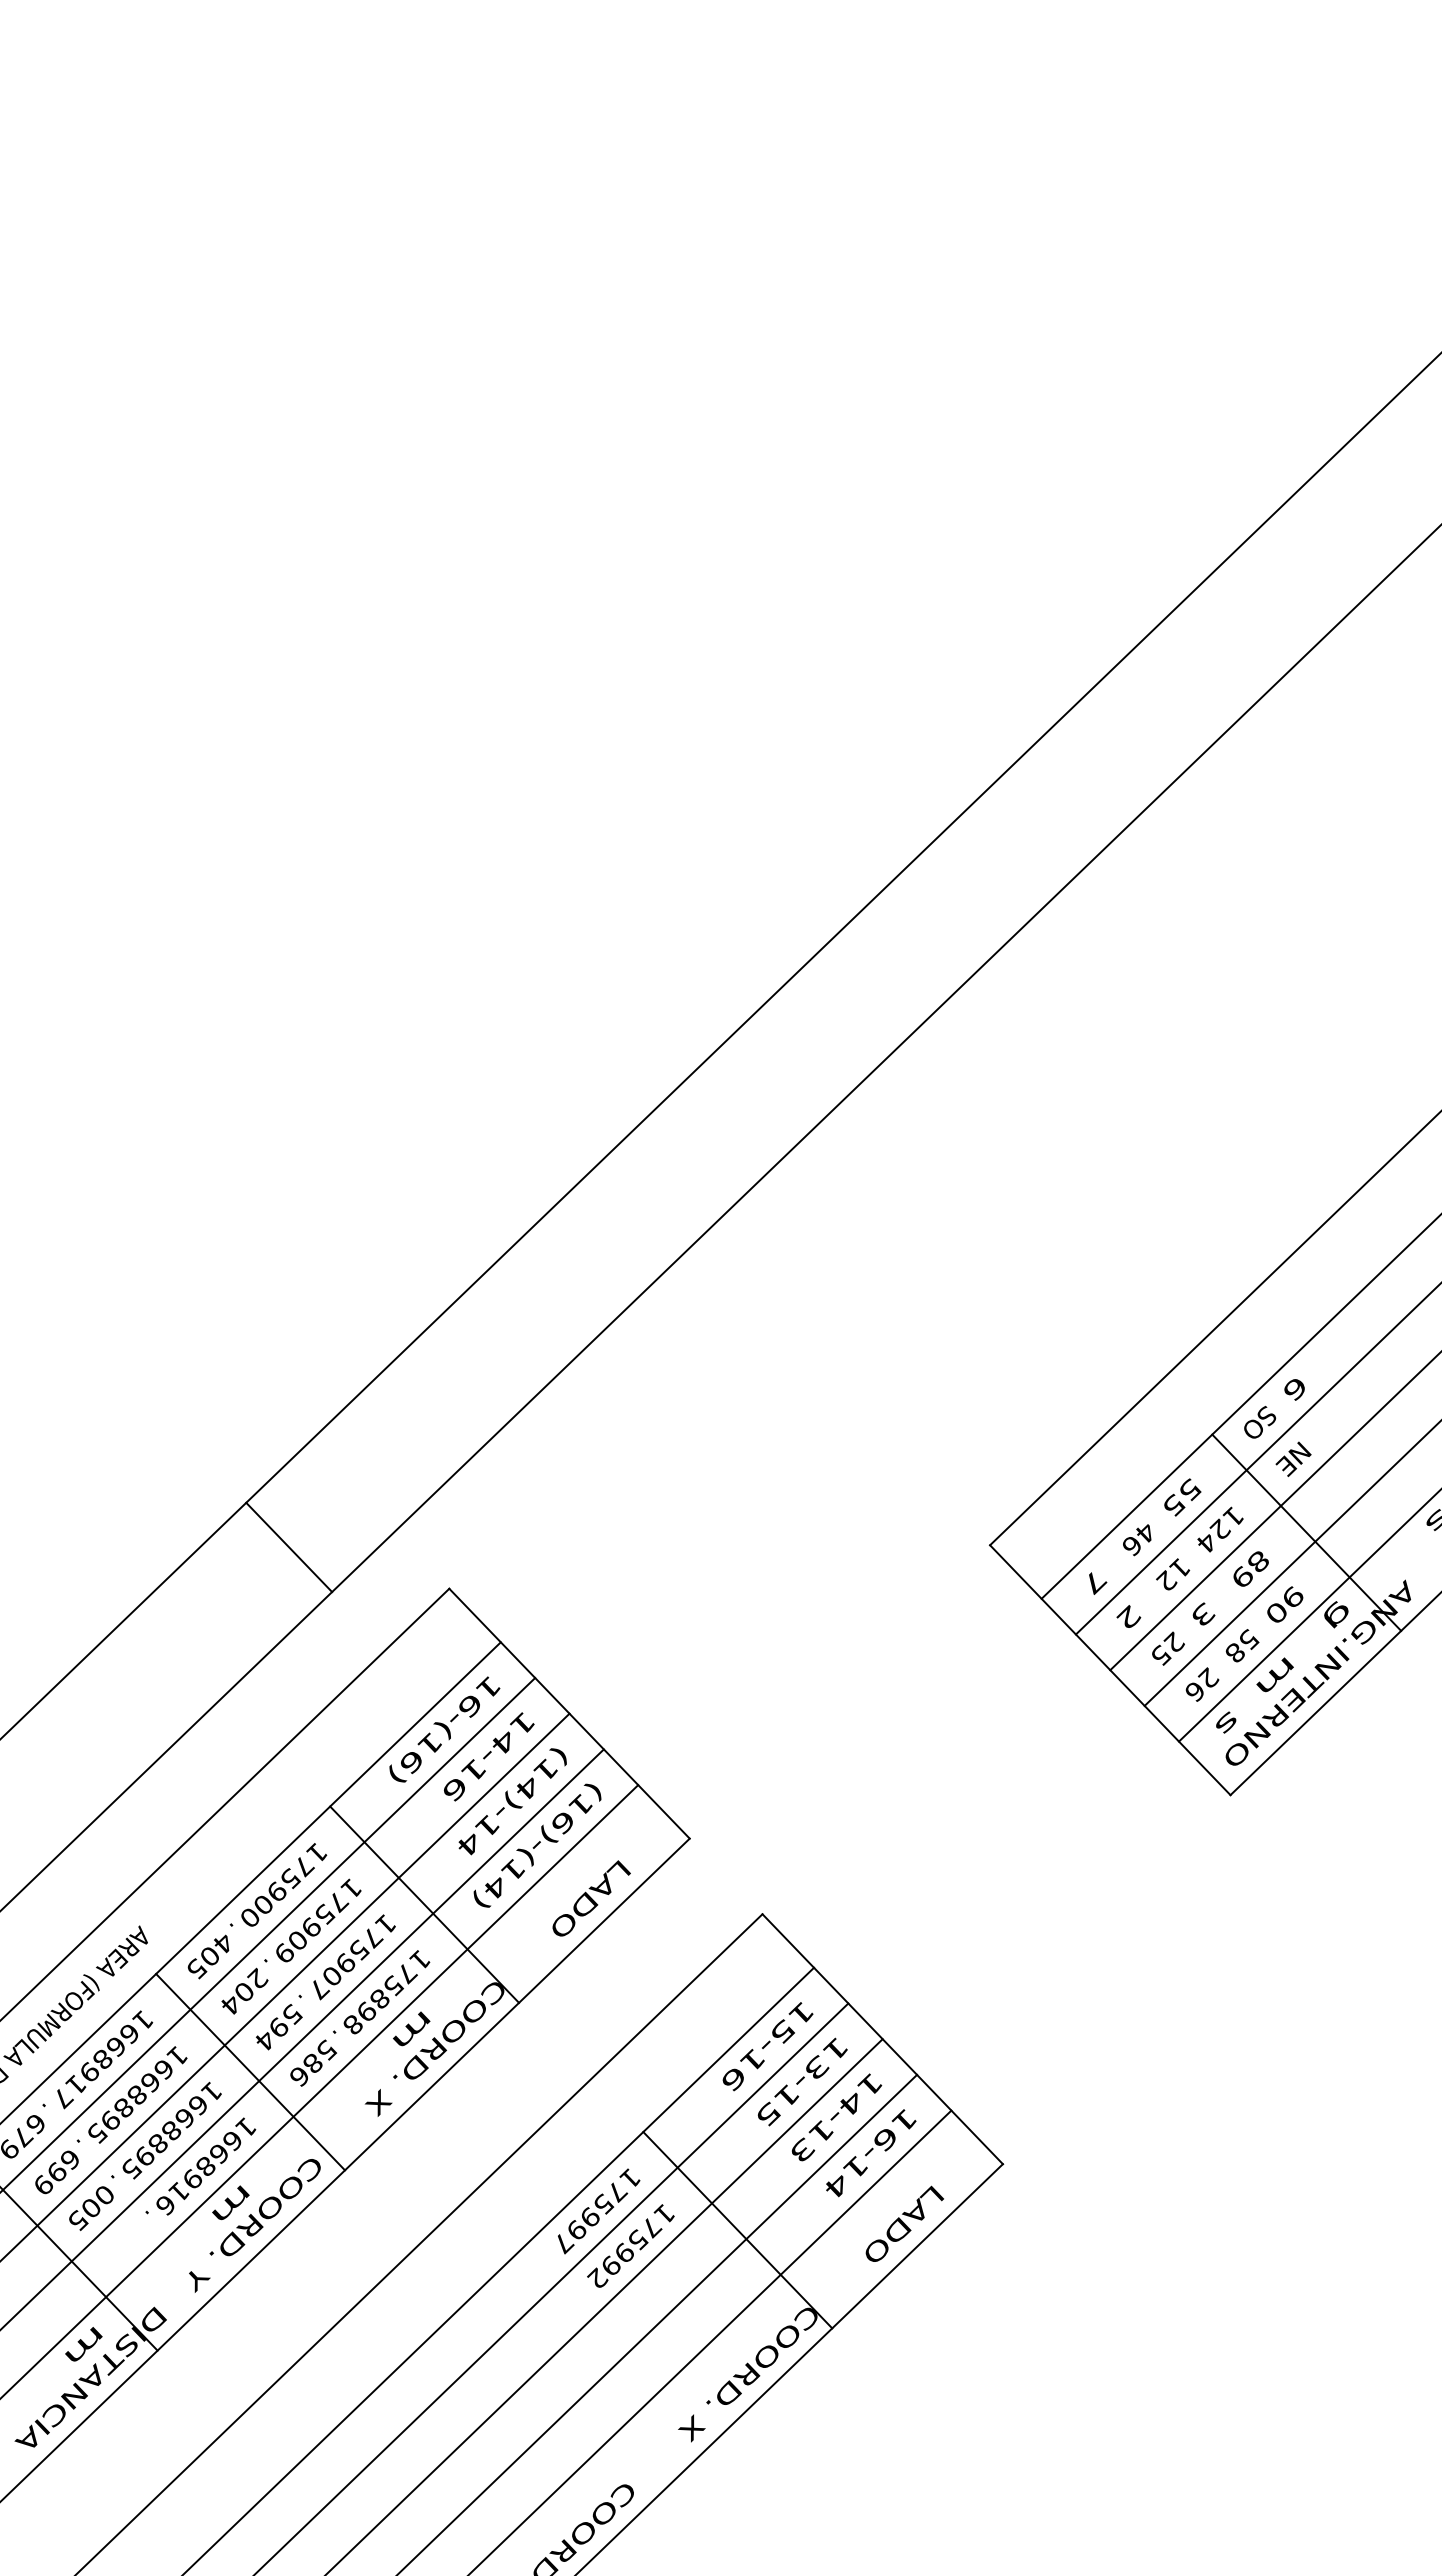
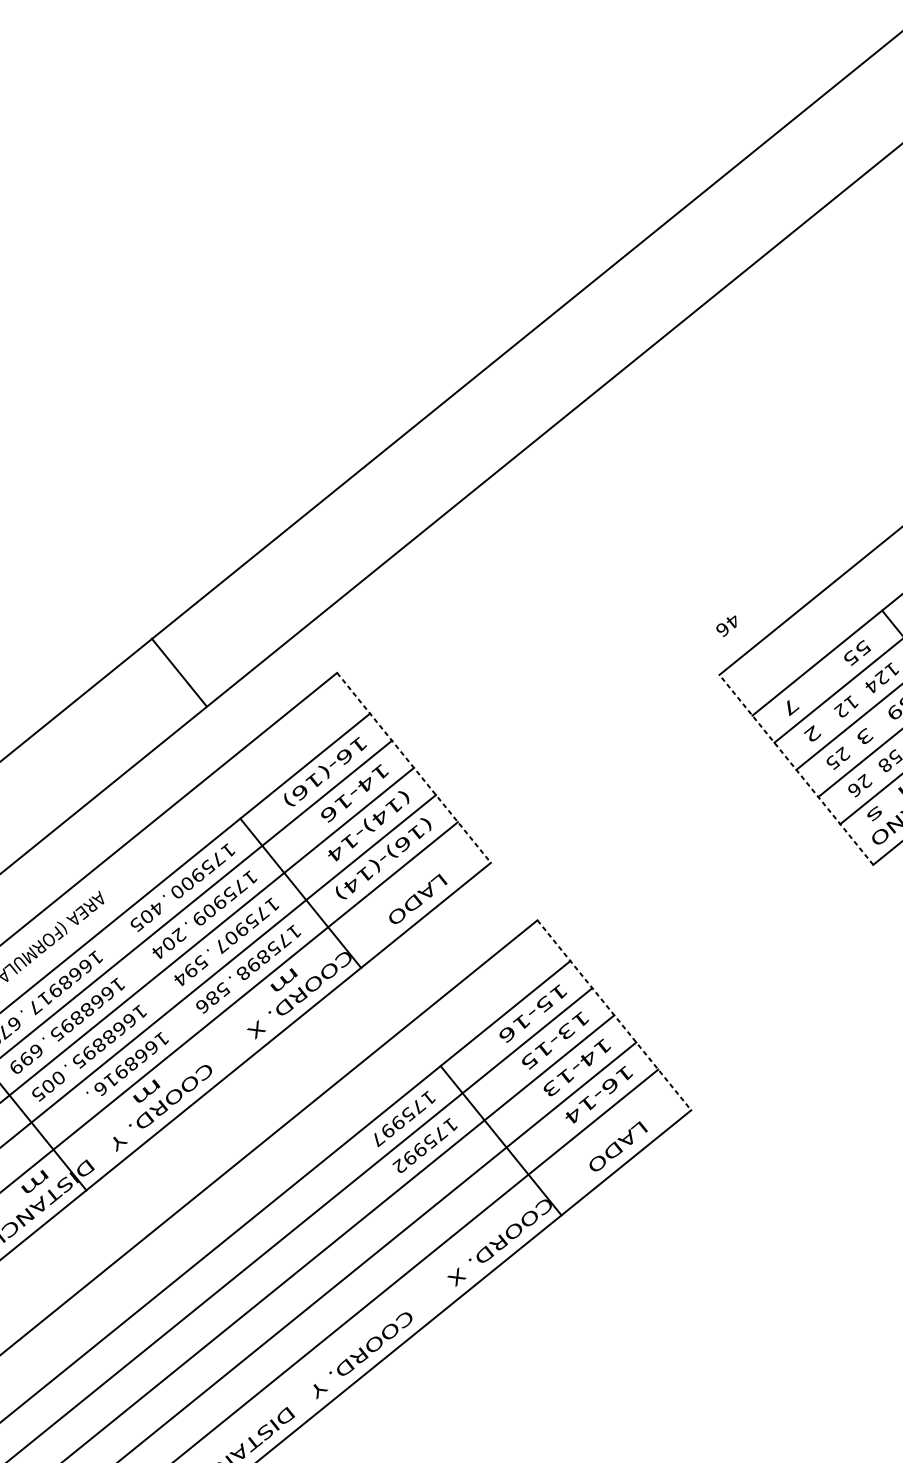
text: (1137, 1540) -> (726, 626), moved
line: (289, 1547) -> (179, 672), moved
line: (1109, 1669) -> (795, 769), solid -> dashed
line: (569, 1714) -> (413, 768), solid -> dashed
line: (883, 2039) -> (614, 1015), solid -> dashed
line: (250, 2071) -> (168, 999), removed

